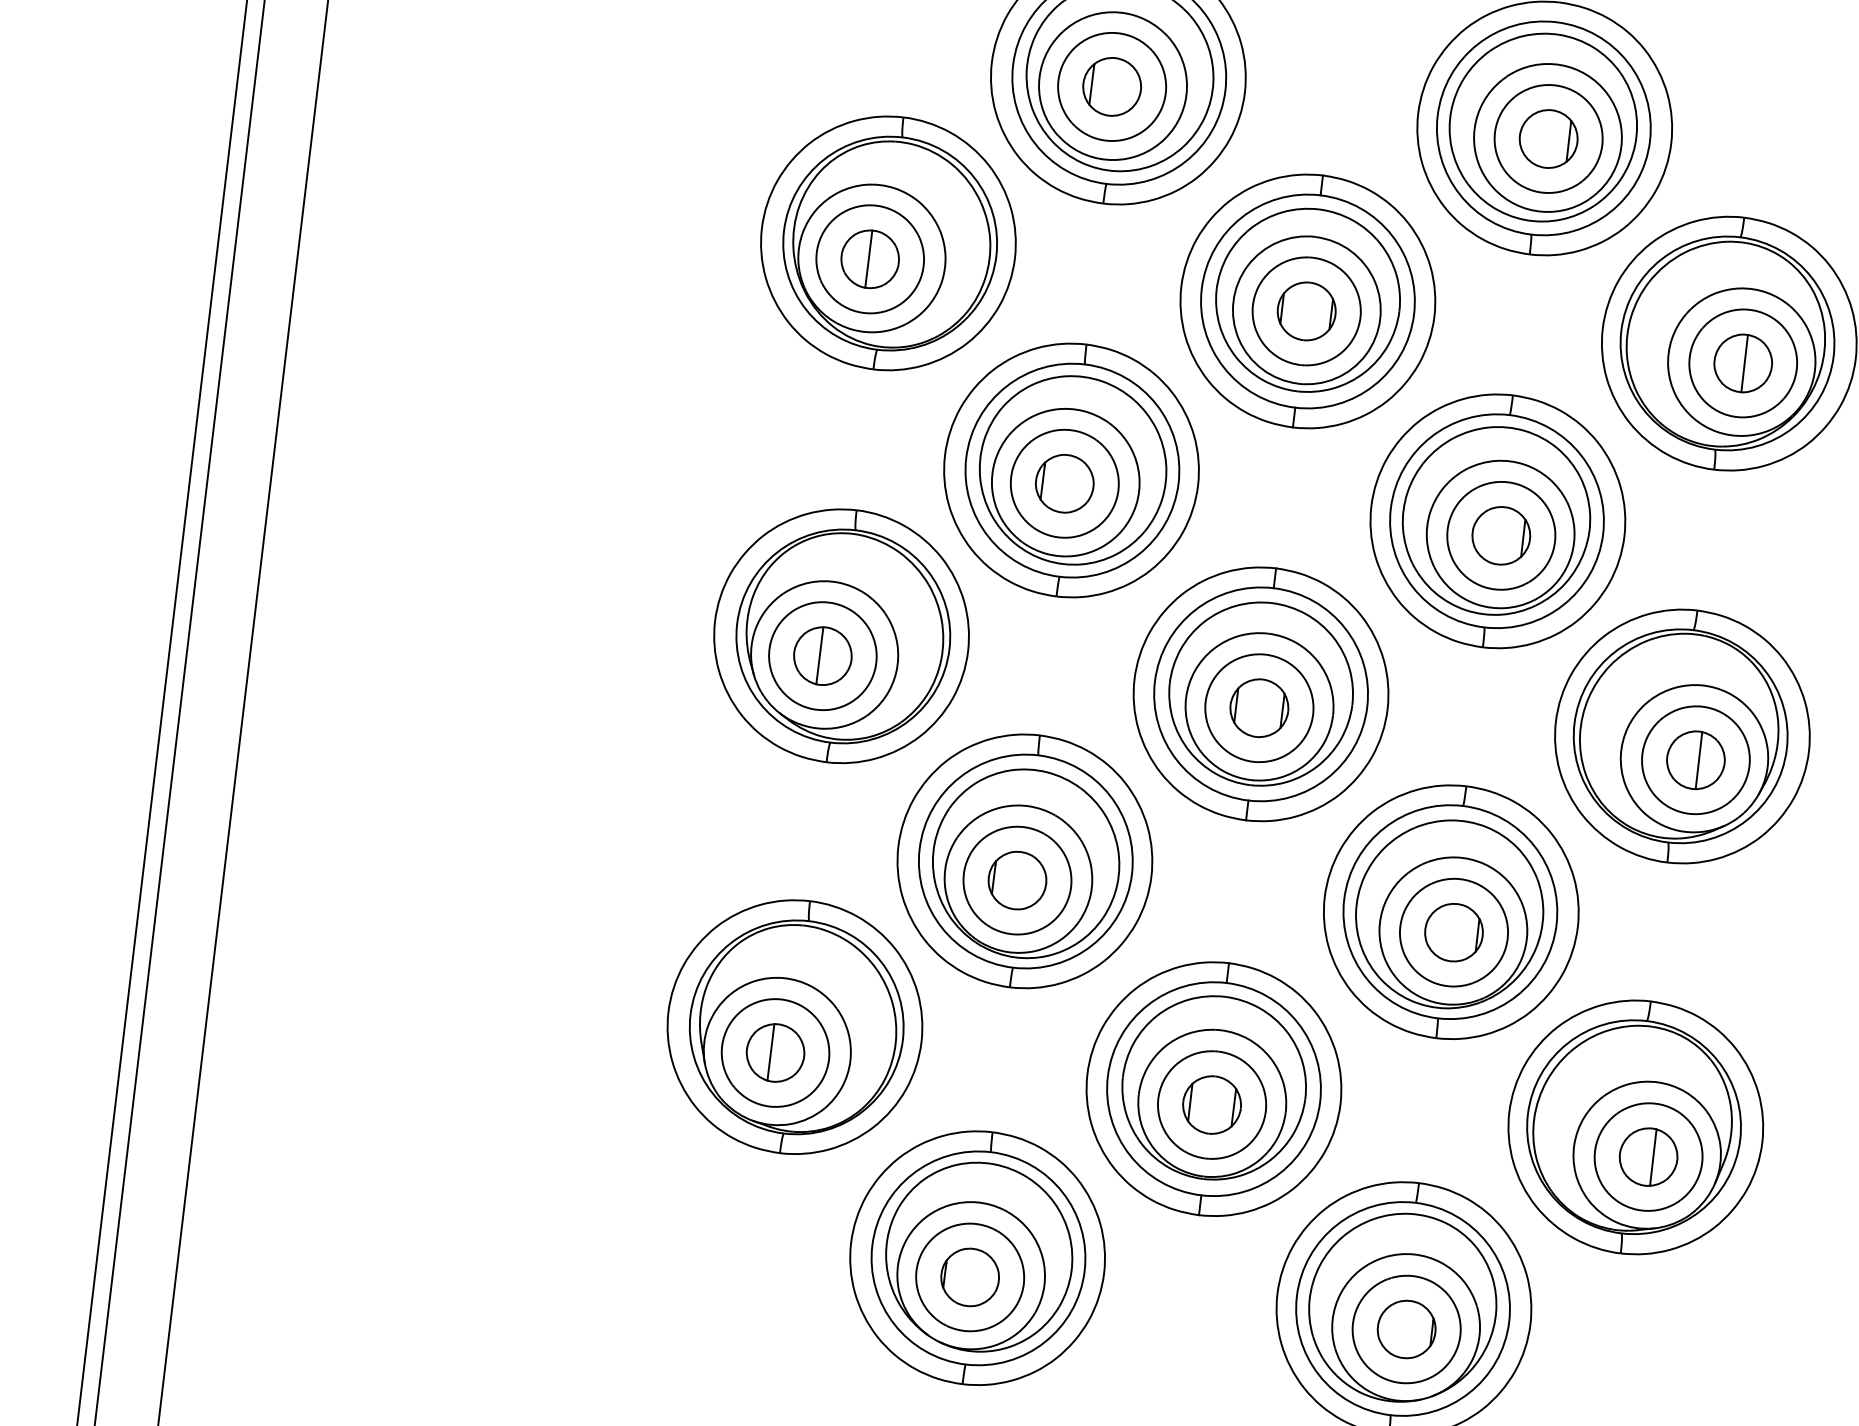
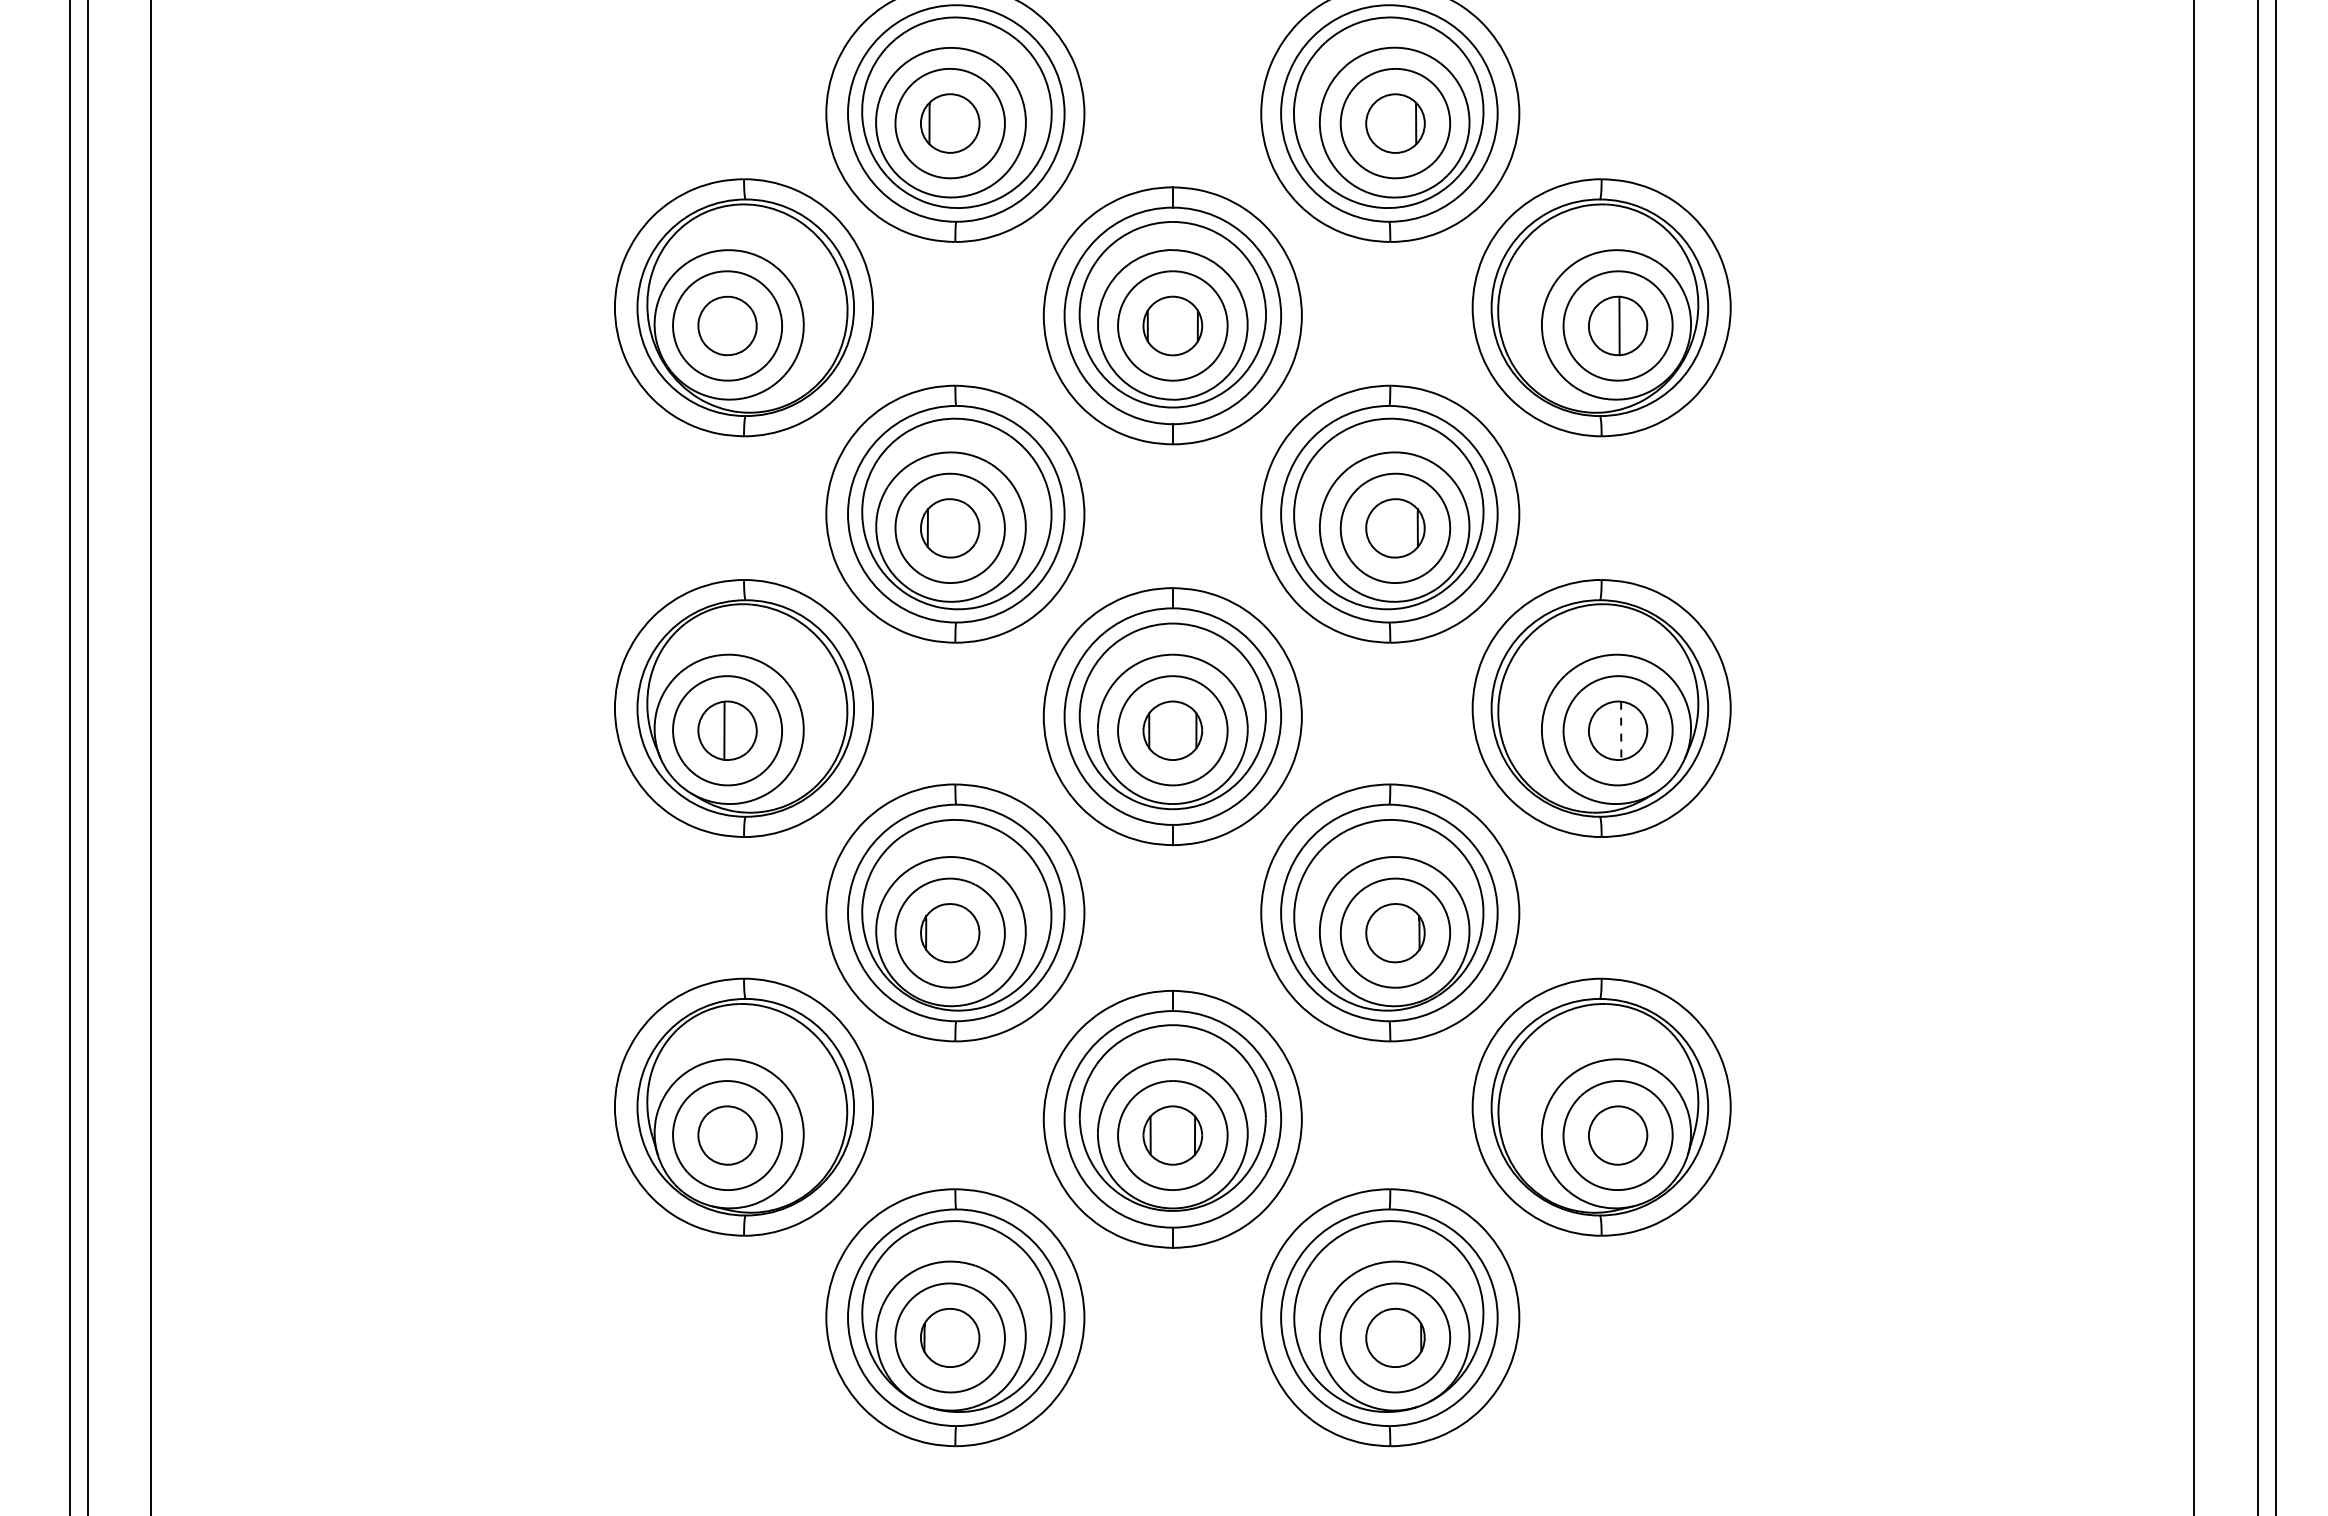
line: (869, 258) -> (726, 325), removed
line: (1699, 761) -> (1621, 731), solid -> dashed
line: (770, 1052) -> (722, 1135), removed
line: (1652, 1157) -> (1622, 1135), removed

